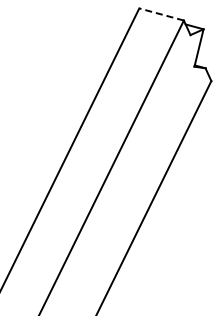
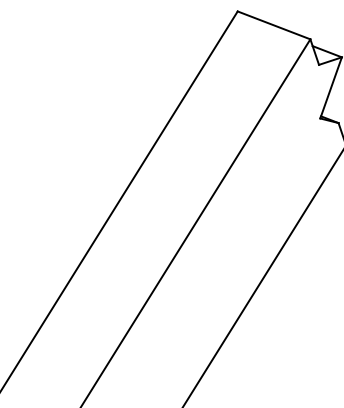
line: (161, 14) -> (273, 25), dashed -> solid

